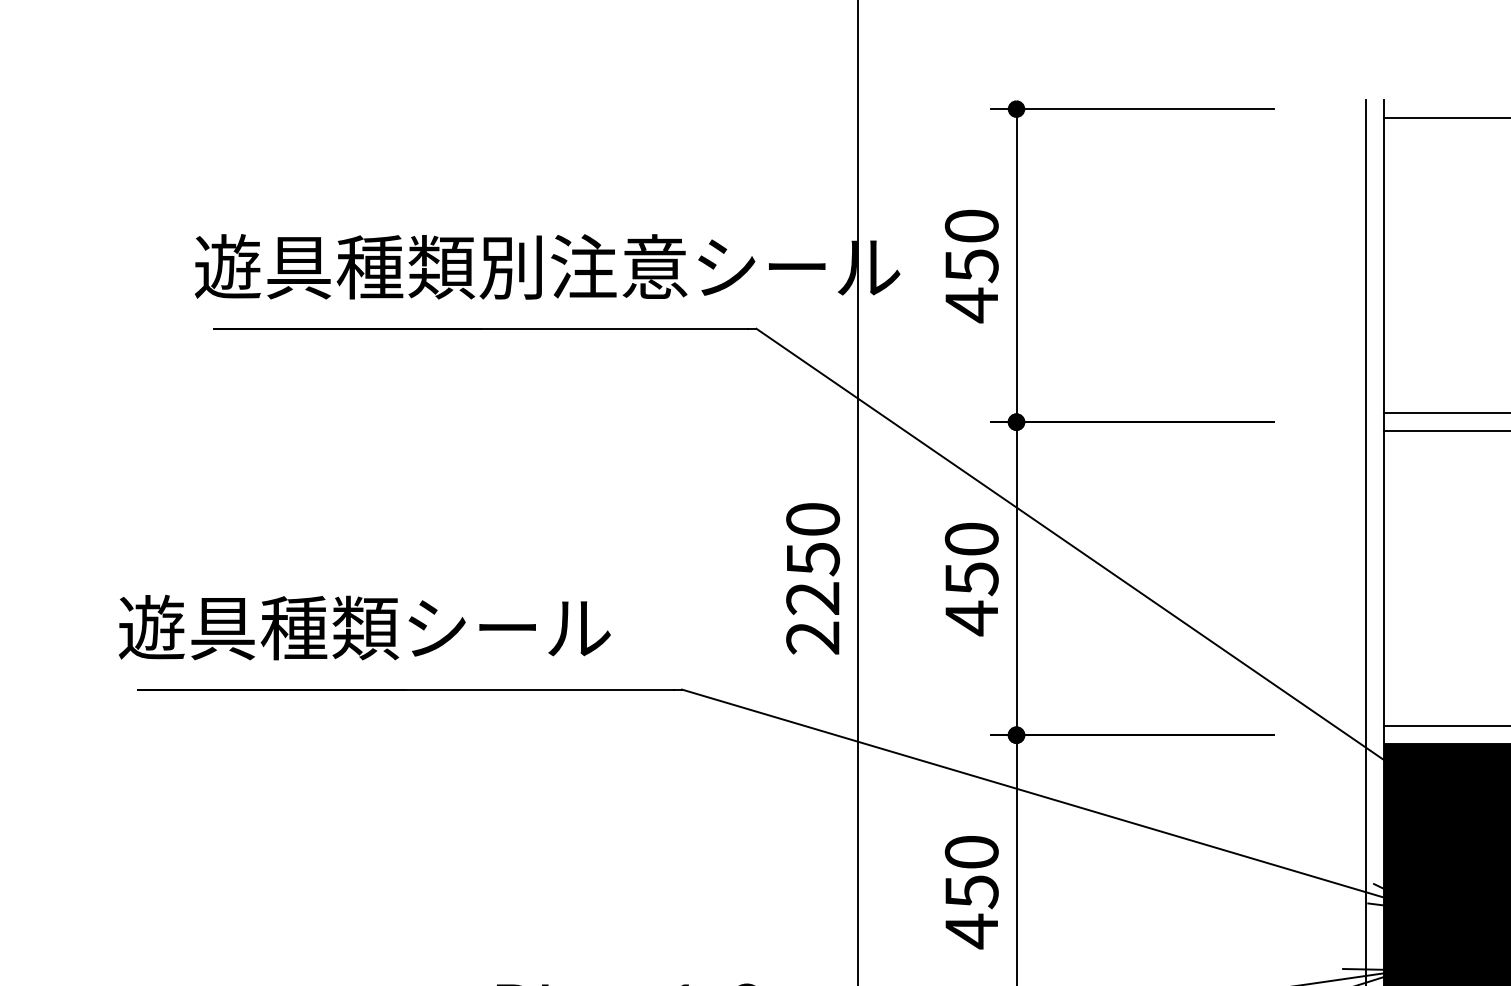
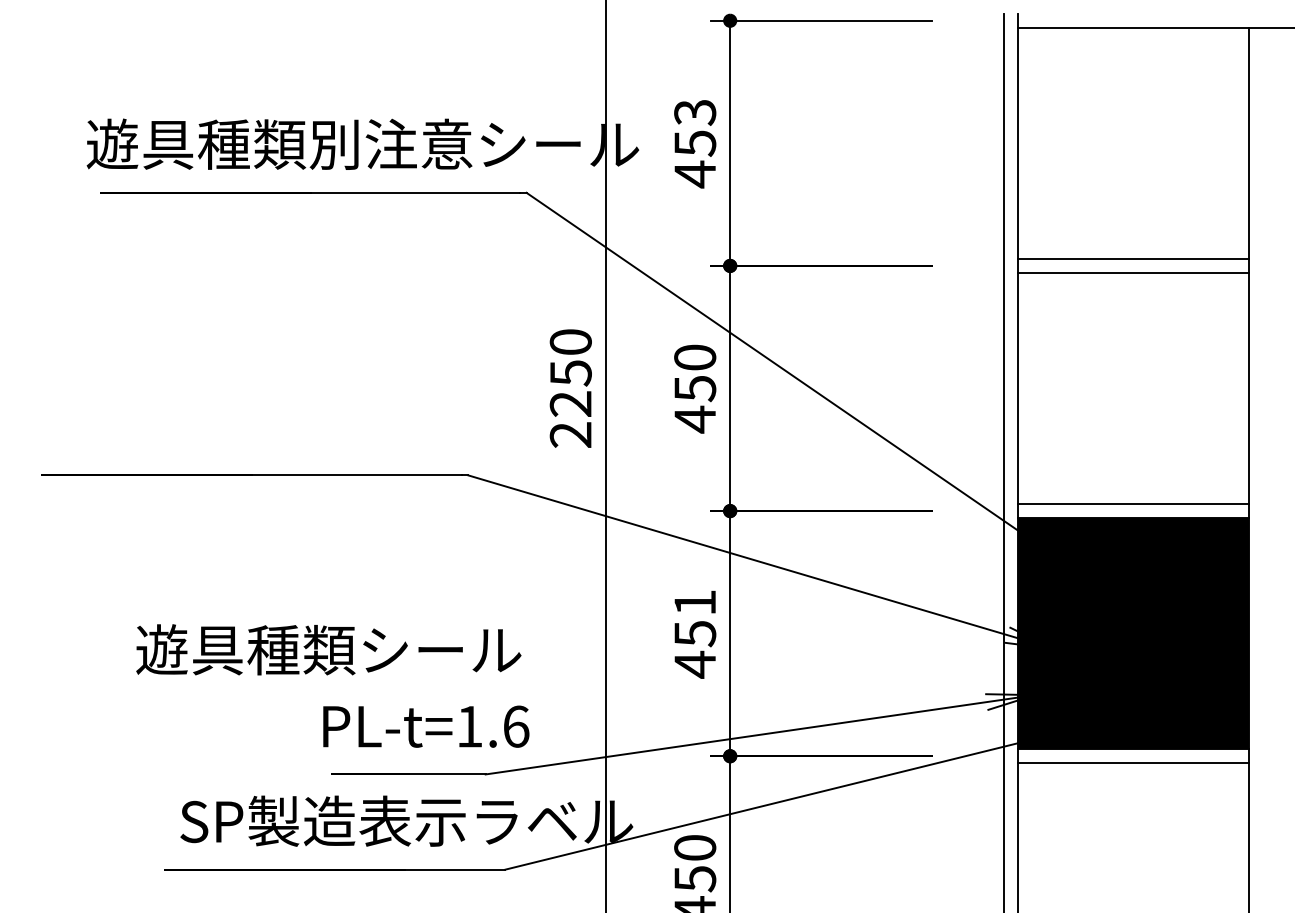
text: (972, 226) -> (695, 112), 450 -> 453
text: (364, 627) -> (328, 649), moved
text: (972, 851) -> (695, 602), 450 -> 451

